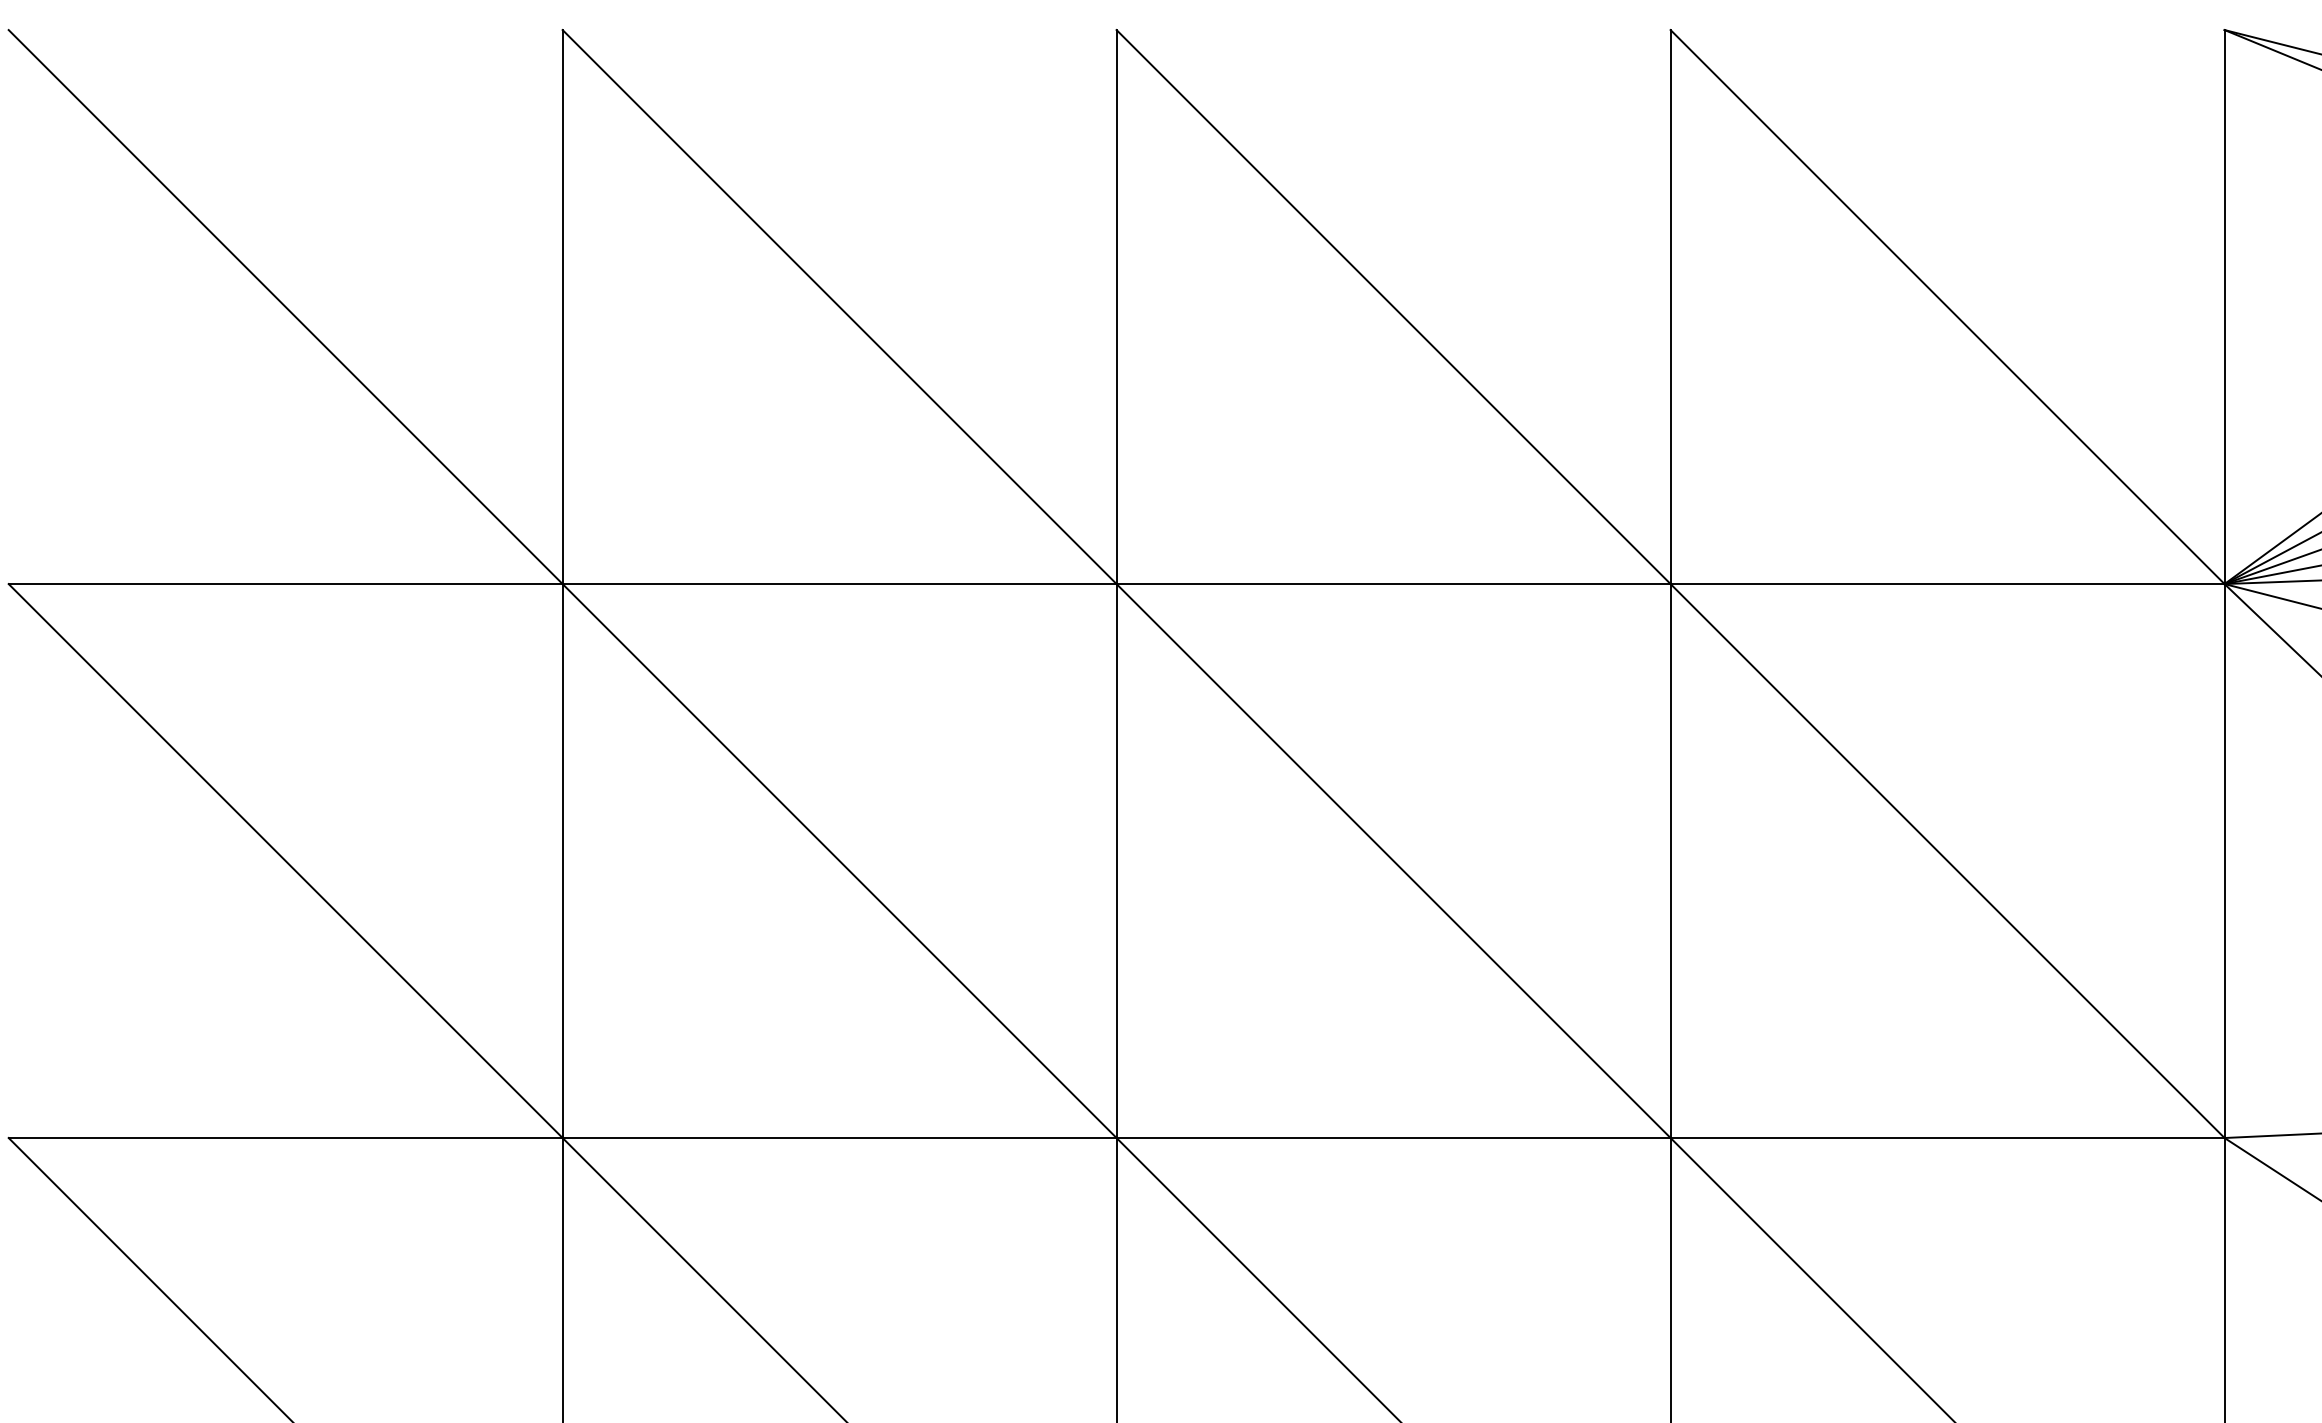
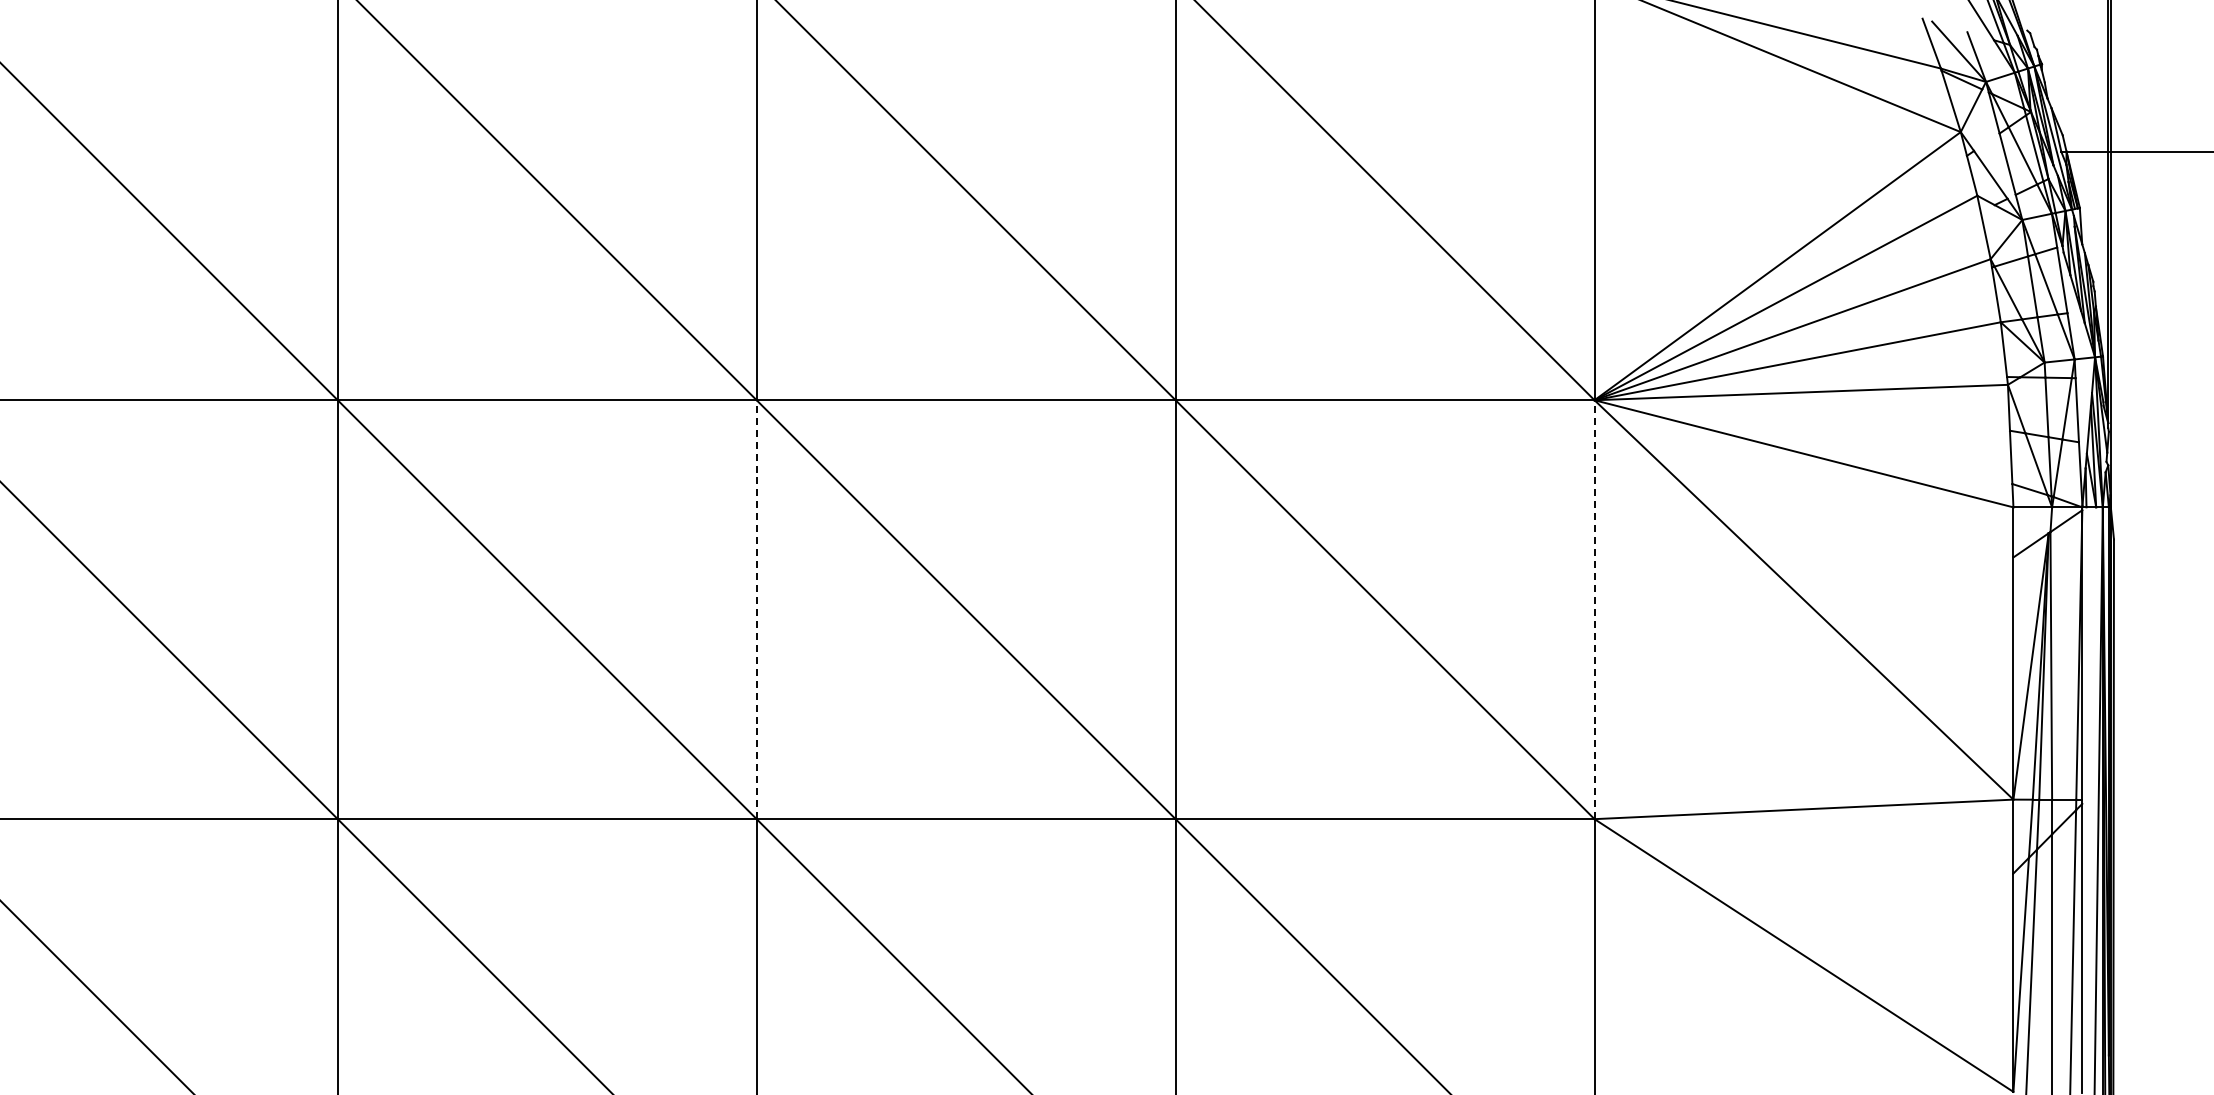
line: (1116, 860) -> (756, 609), solid -> dashed
line: (2224, 860) -> (1594, 609), solid -> dashed

